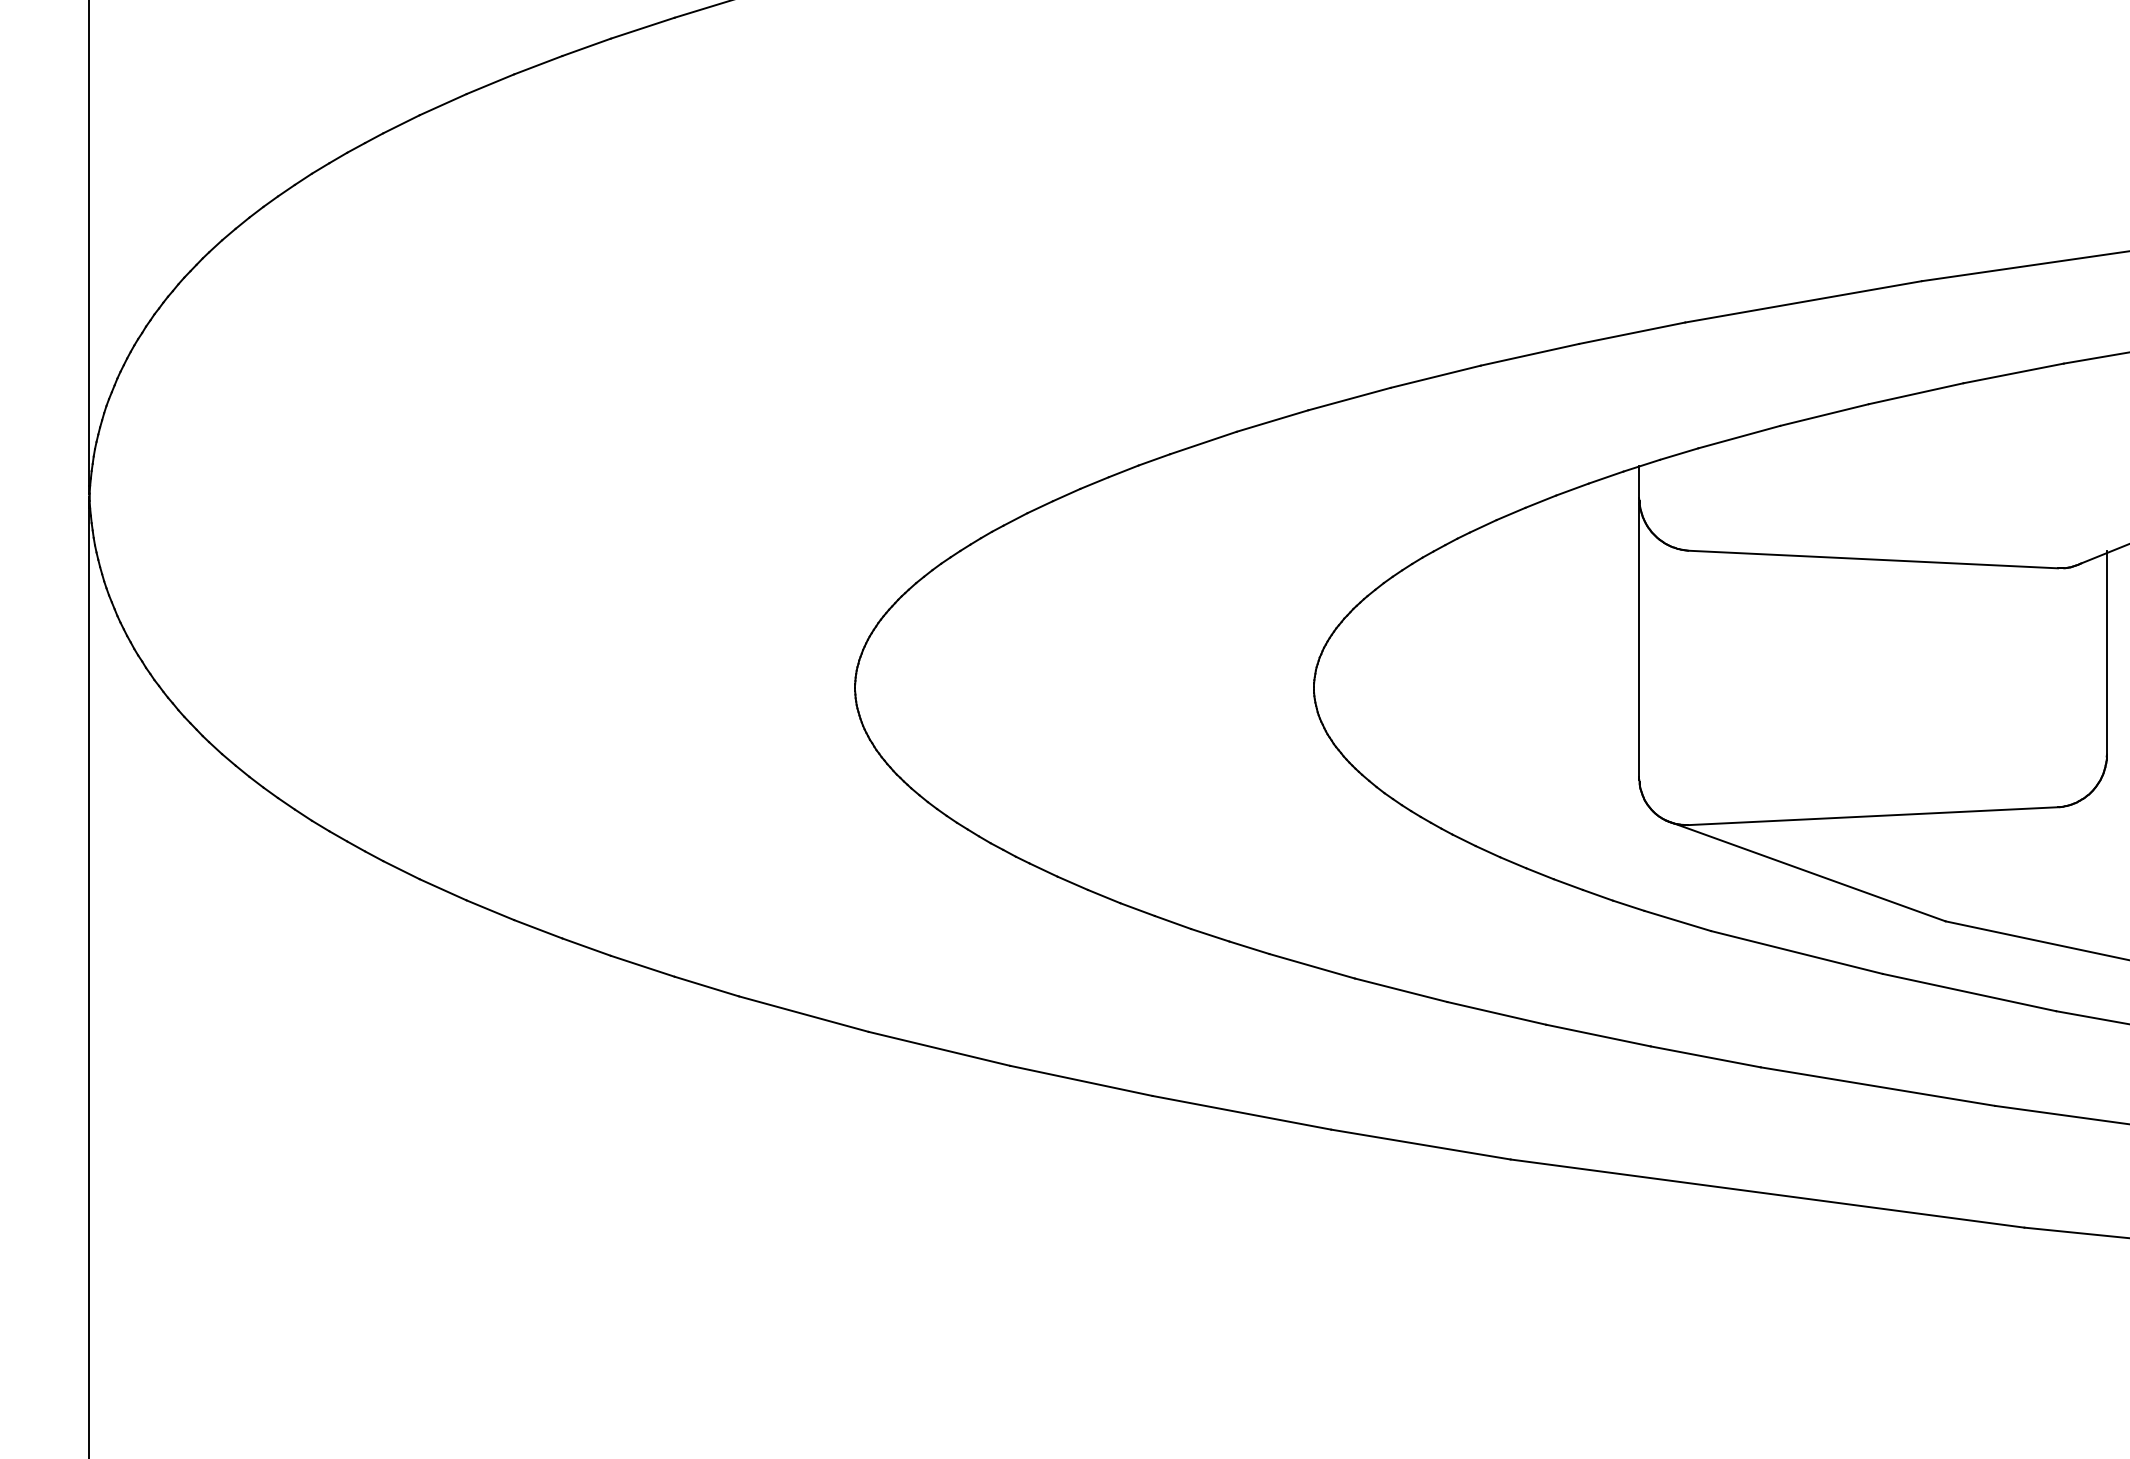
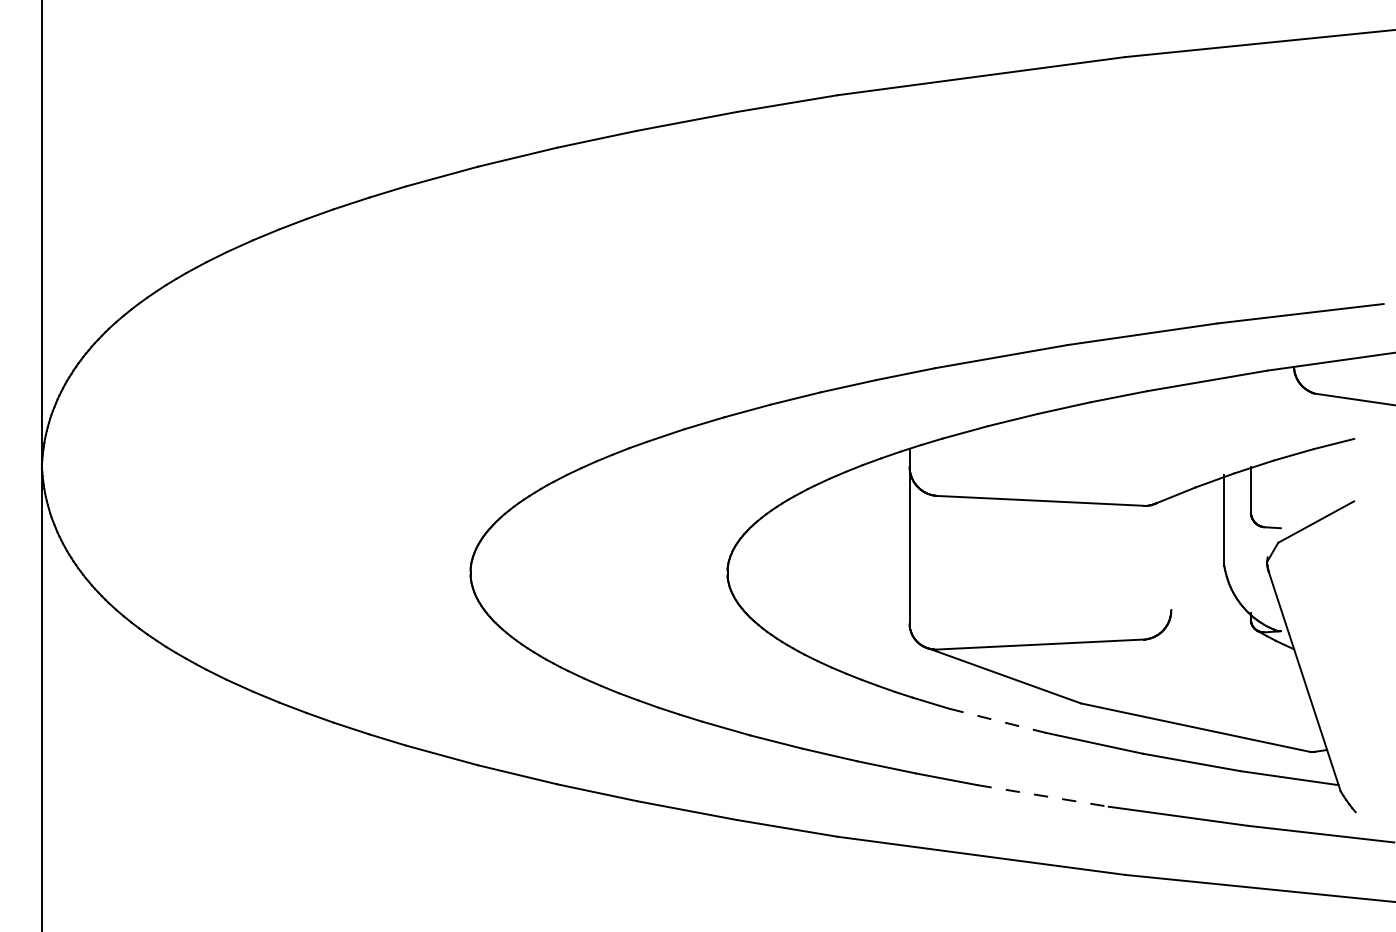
line: (2107, 653) -> (1171, 553), removed
line: (1796, 951) -> (997, 720), solid -> dashed
line: (1878, 1087) -> (1043, 796), solid -> dashed

